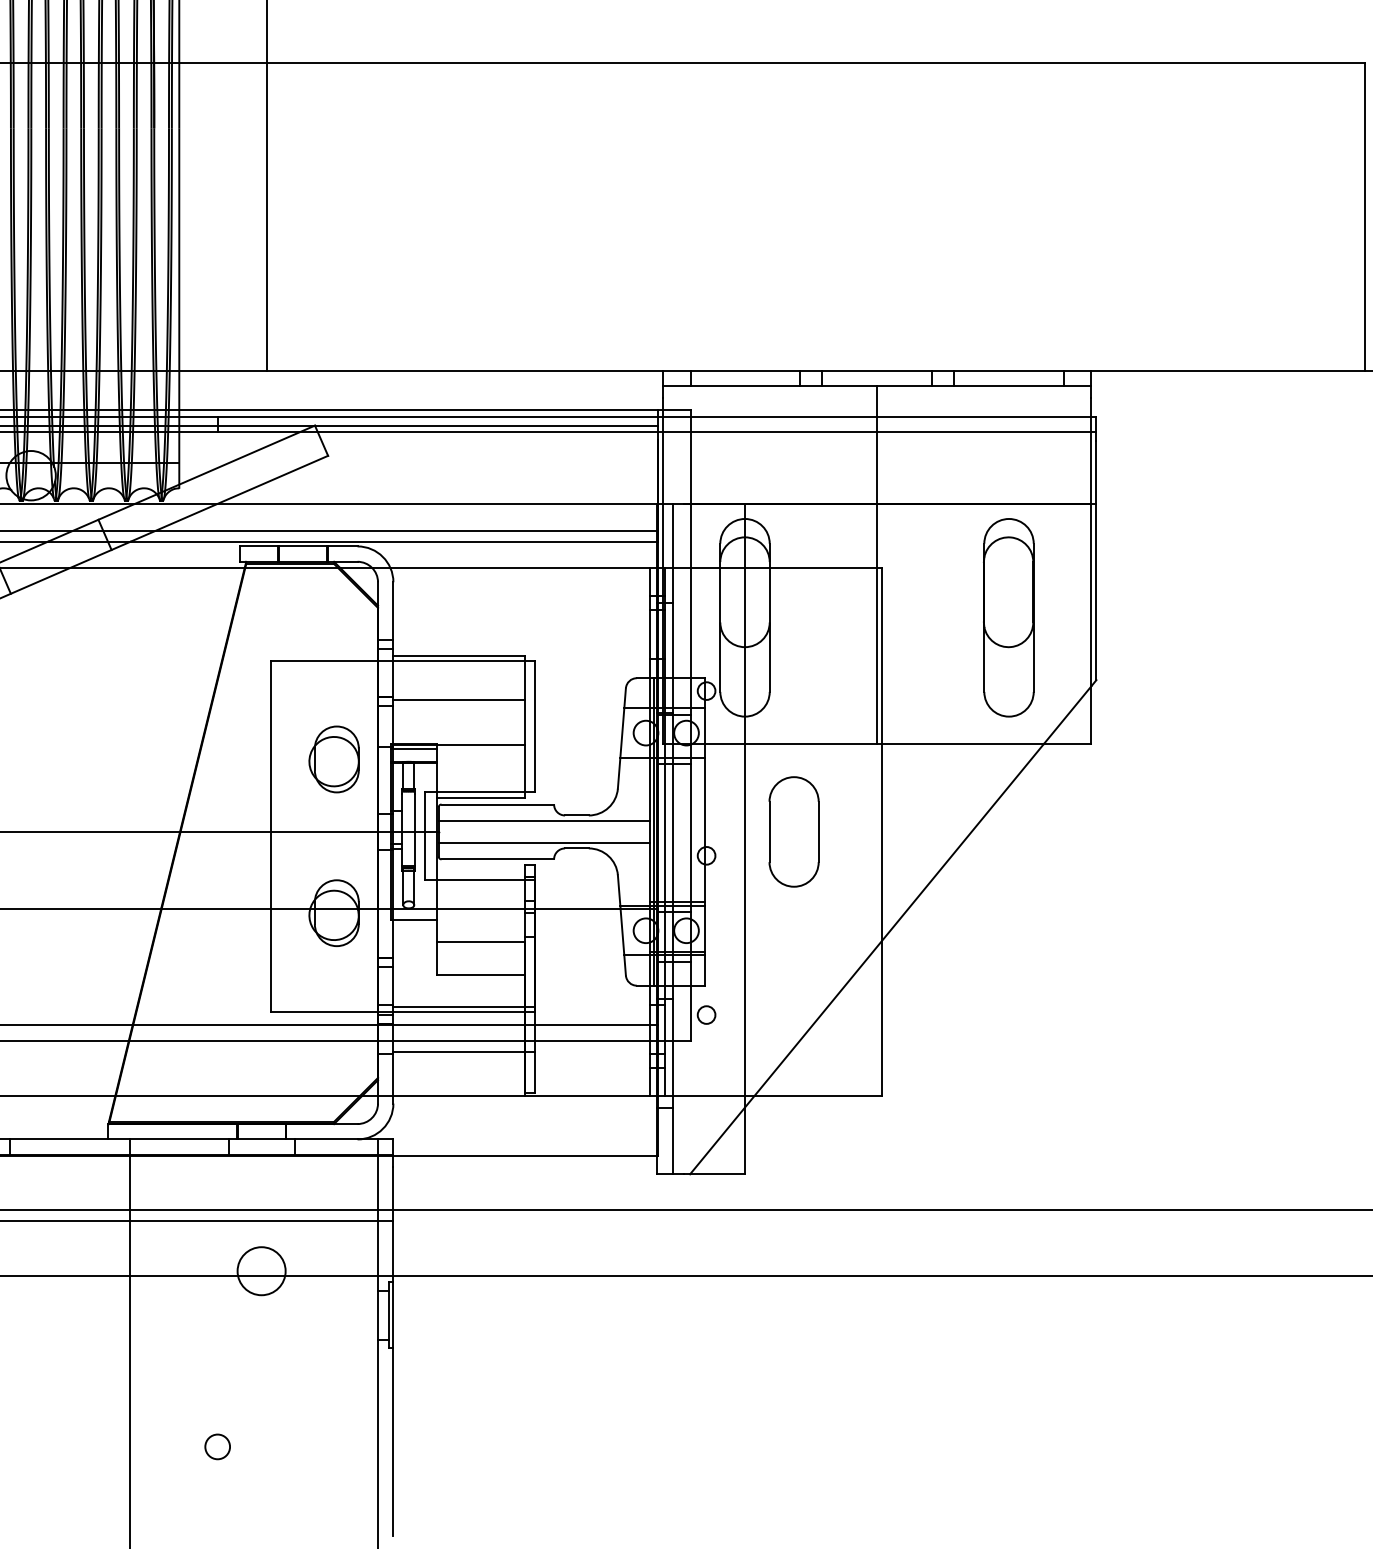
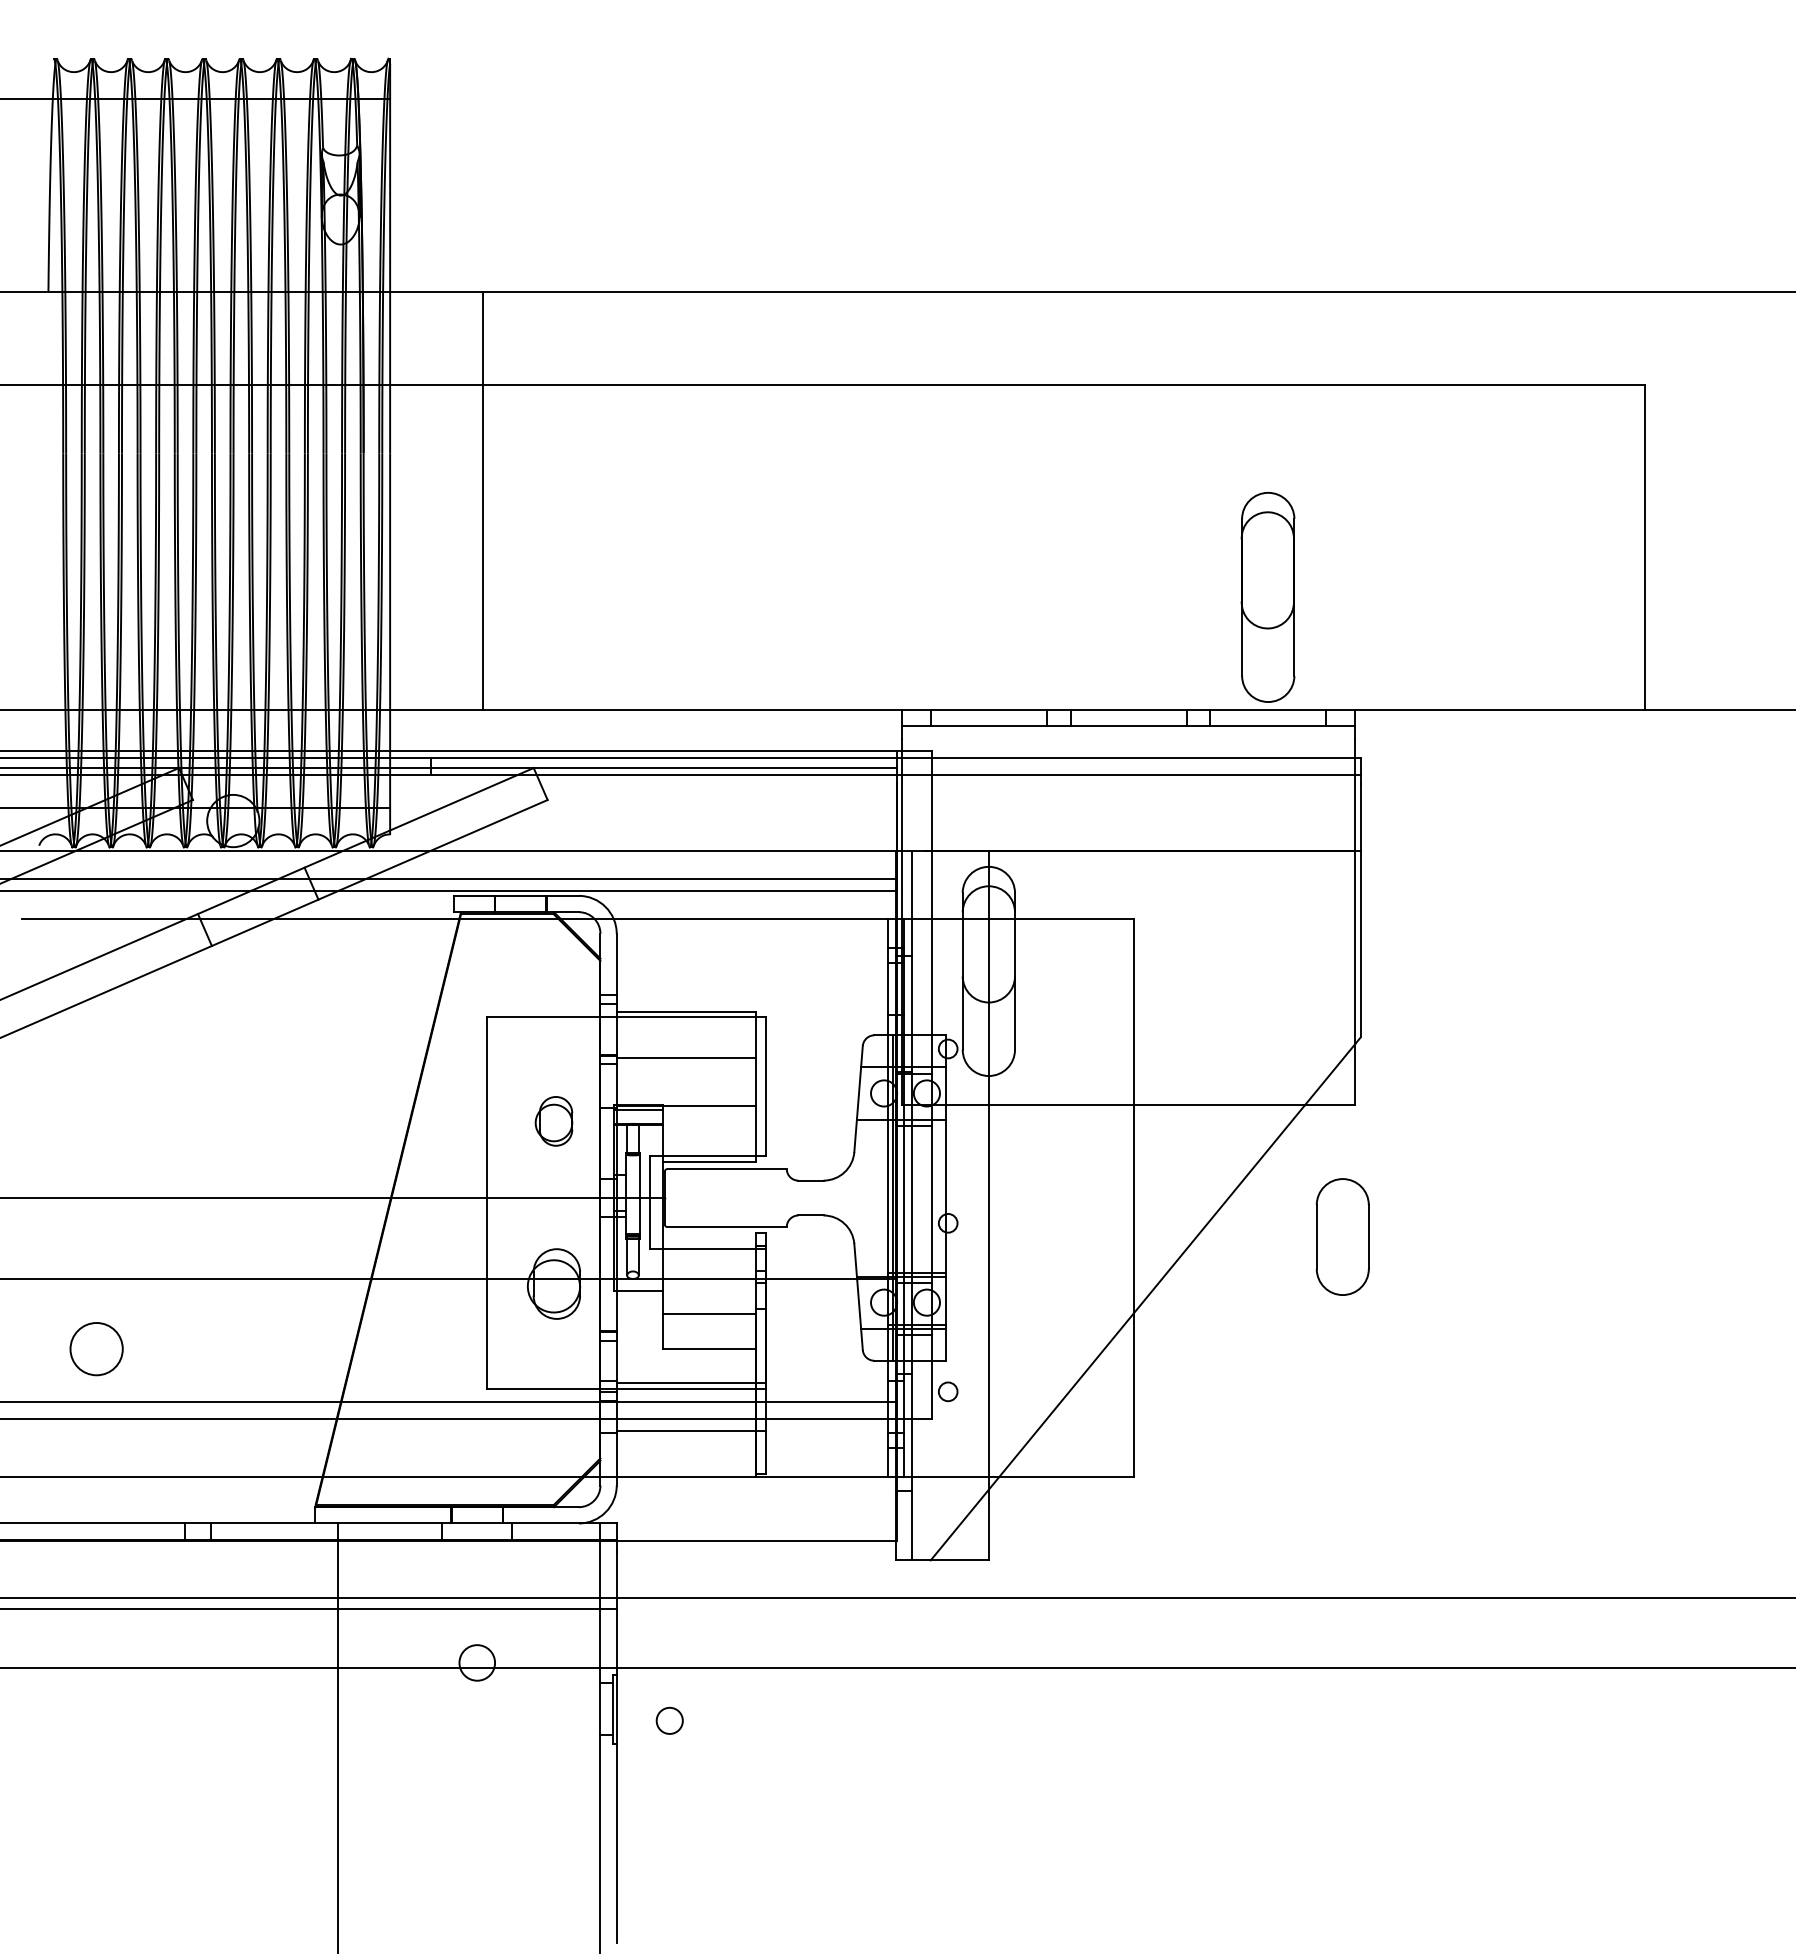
line: (876, 564) -> (1128, 915), removed
part: (1008, 617) -> (1267, 597), moved
part: (333, 759) -> (553, 1121), size x0.7
line: (544, 821) -> (776, 1186), removed
part: (793, 831) -> (1342, 1236), moved
line: (544, 842) -> (776, 1209), removed
circle: (260, 1270) -> (476, 1662), size x0.7
circle: (217, 1446) -> (669, 1720), moved

